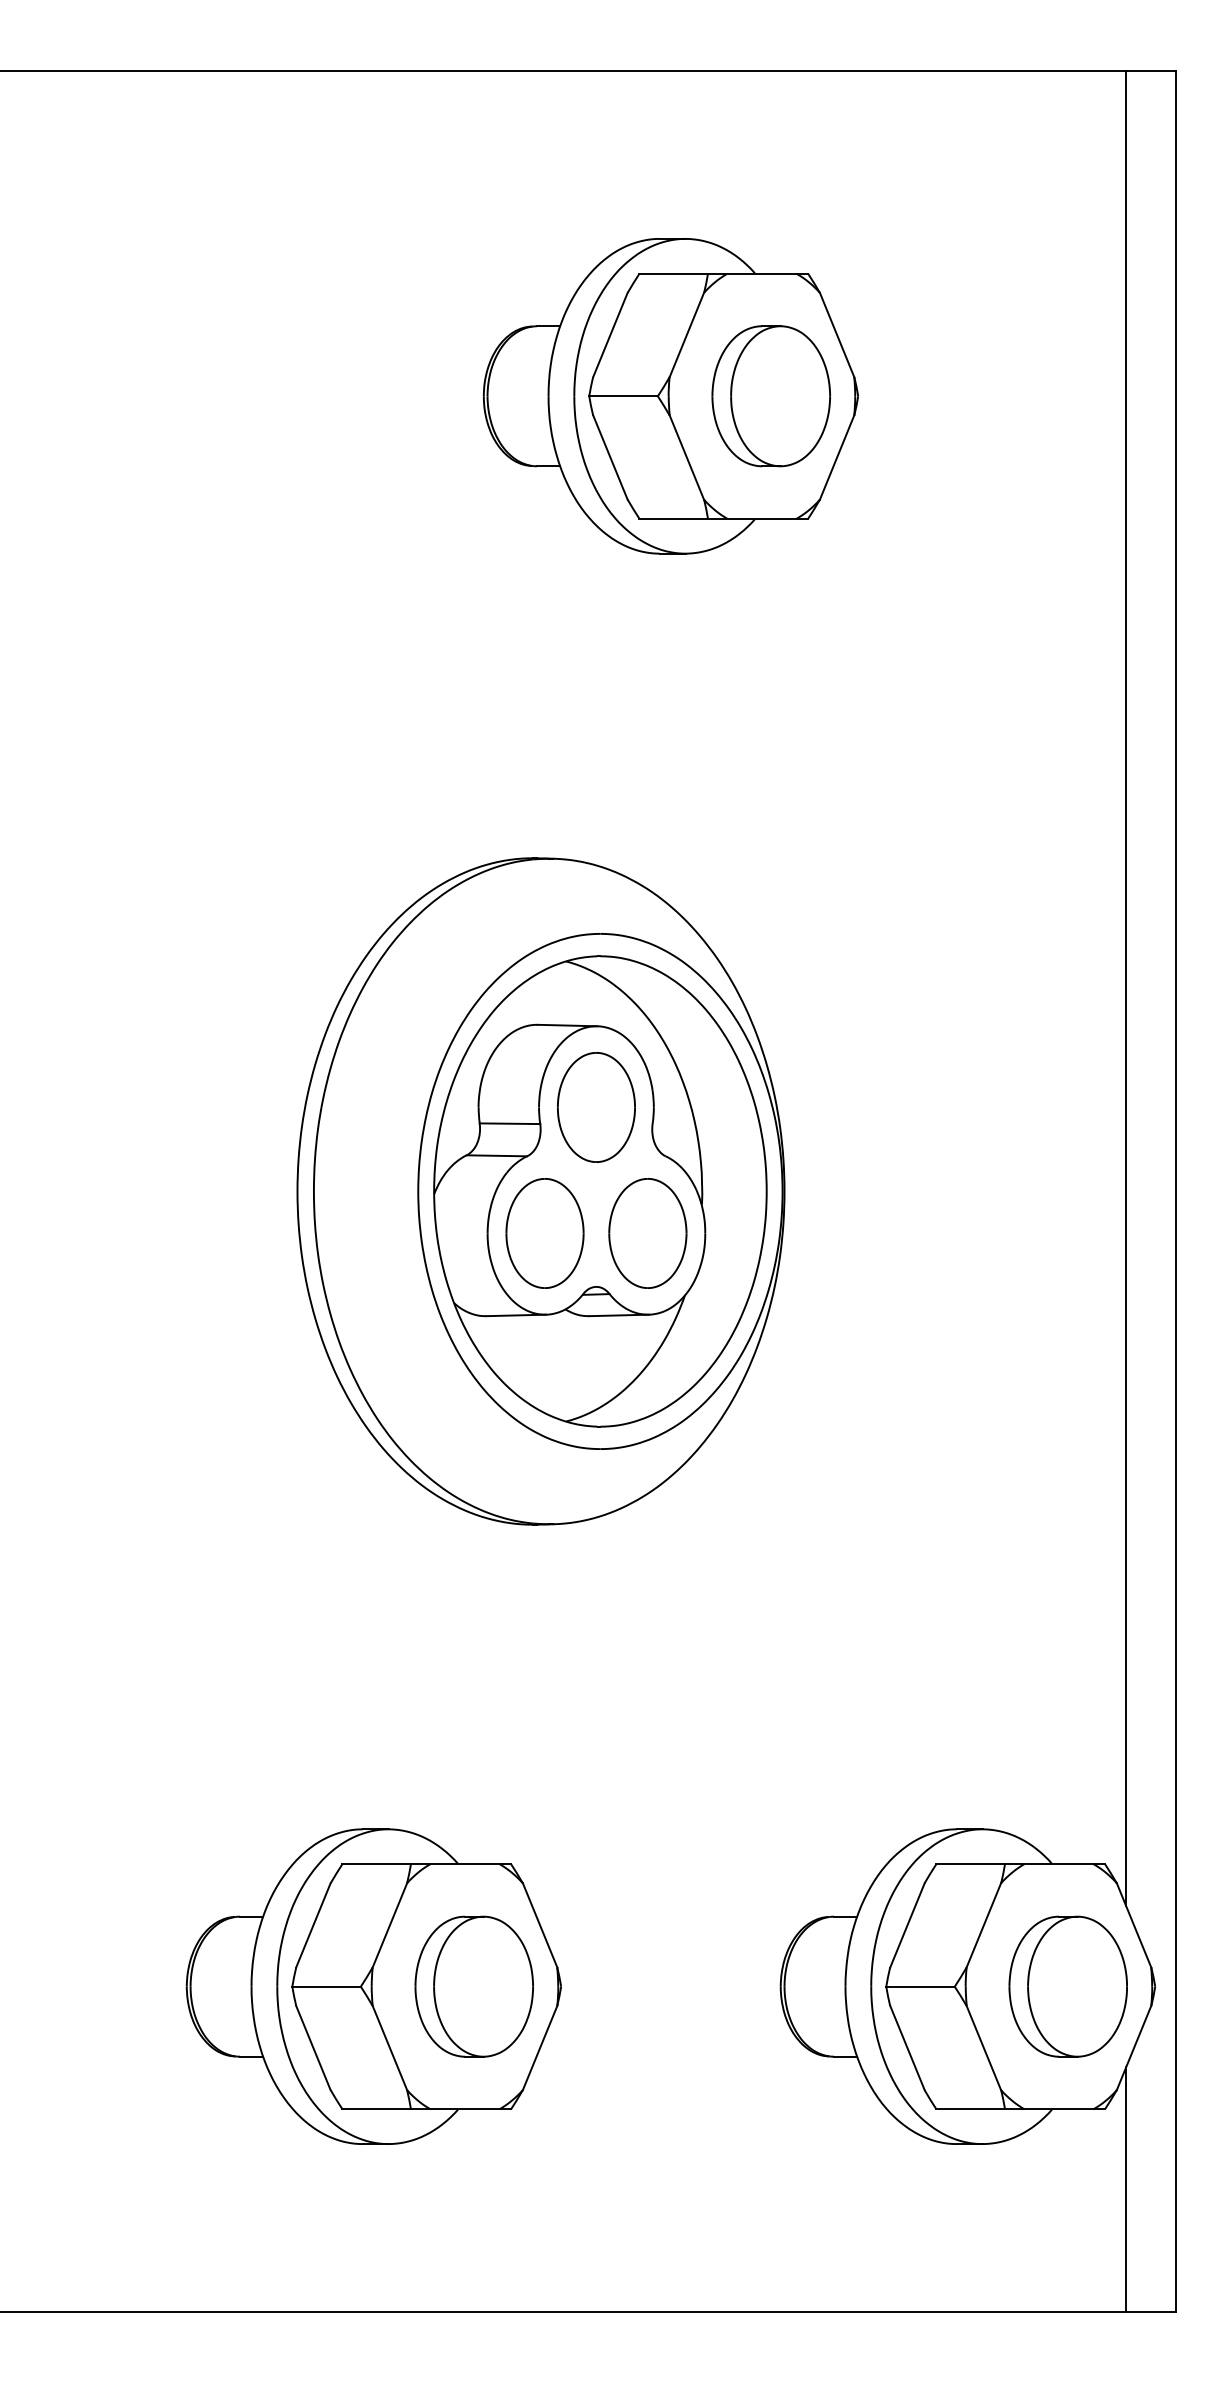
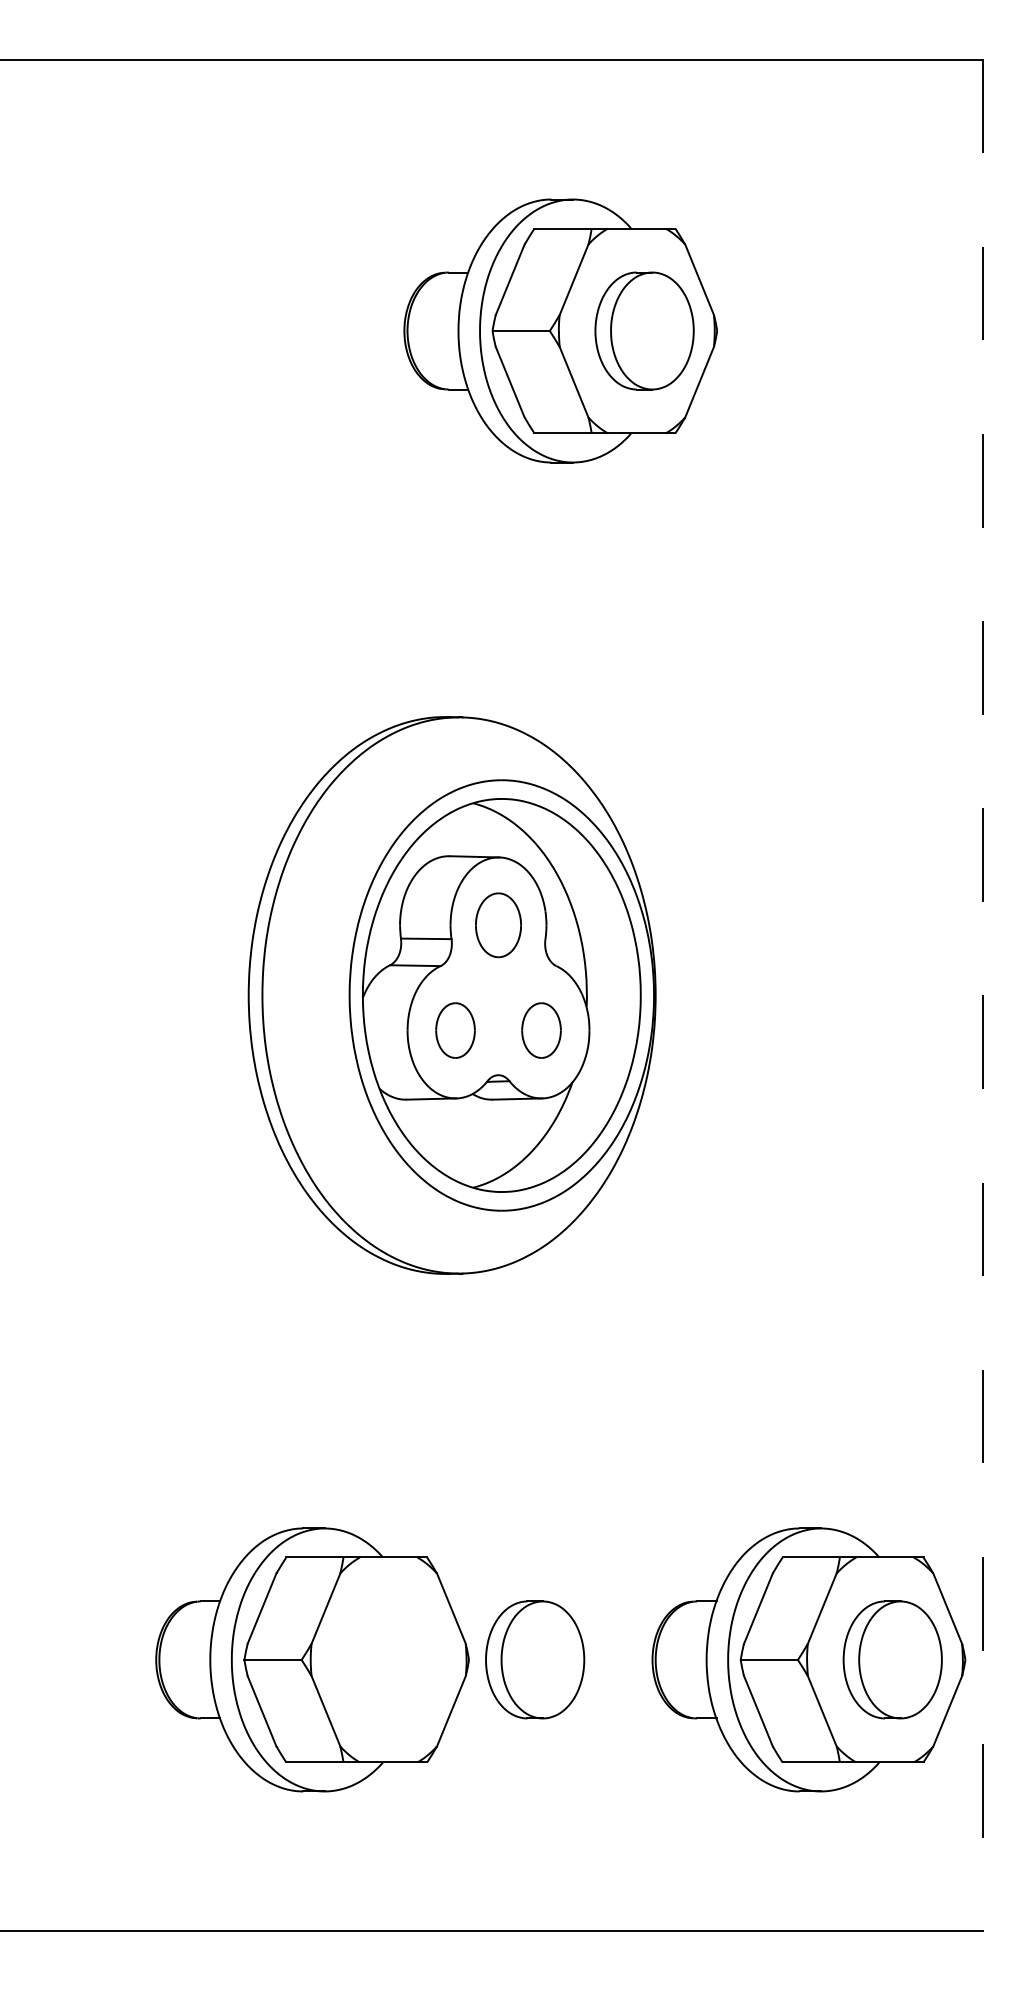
line: (1126, 988) -> (941, 825), removed
part: (596, 1107) -> (498, 925), size x0.7
line: (1175, 1191) -> (982, 995), solid -> dashed
part: (544, 1233) -> (455, 1030), size x0.6
part: (647, 1233) -> (541, 1030), size x0.6
part: (473, 1986) -> (534, 1659), moved
line: (1126, 2189) -> (941, 1829), removed

